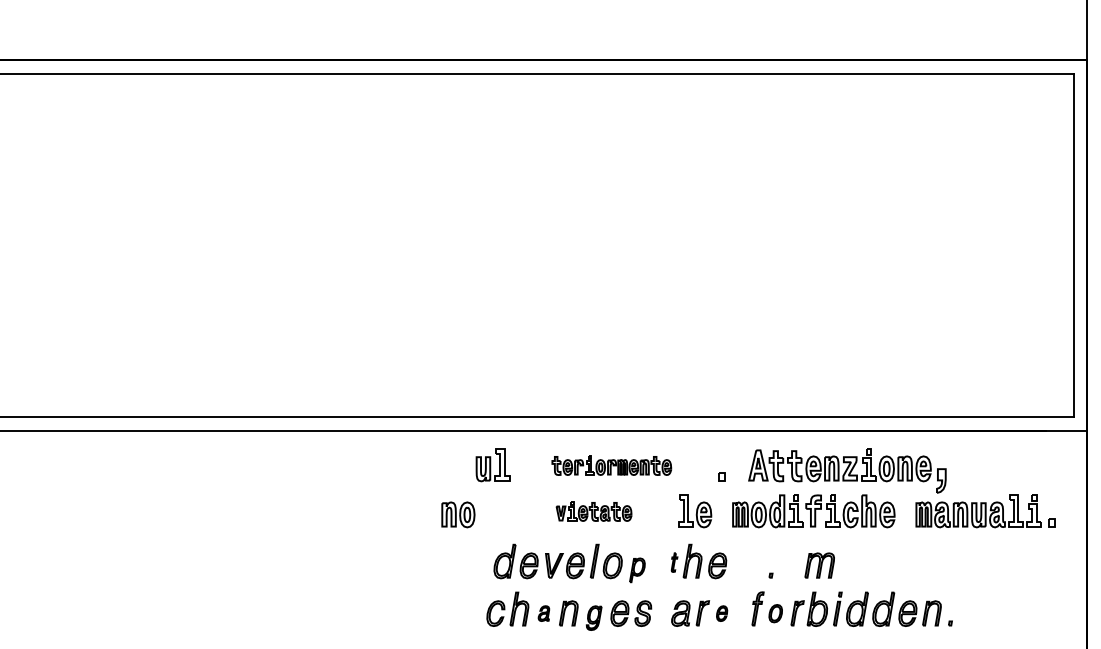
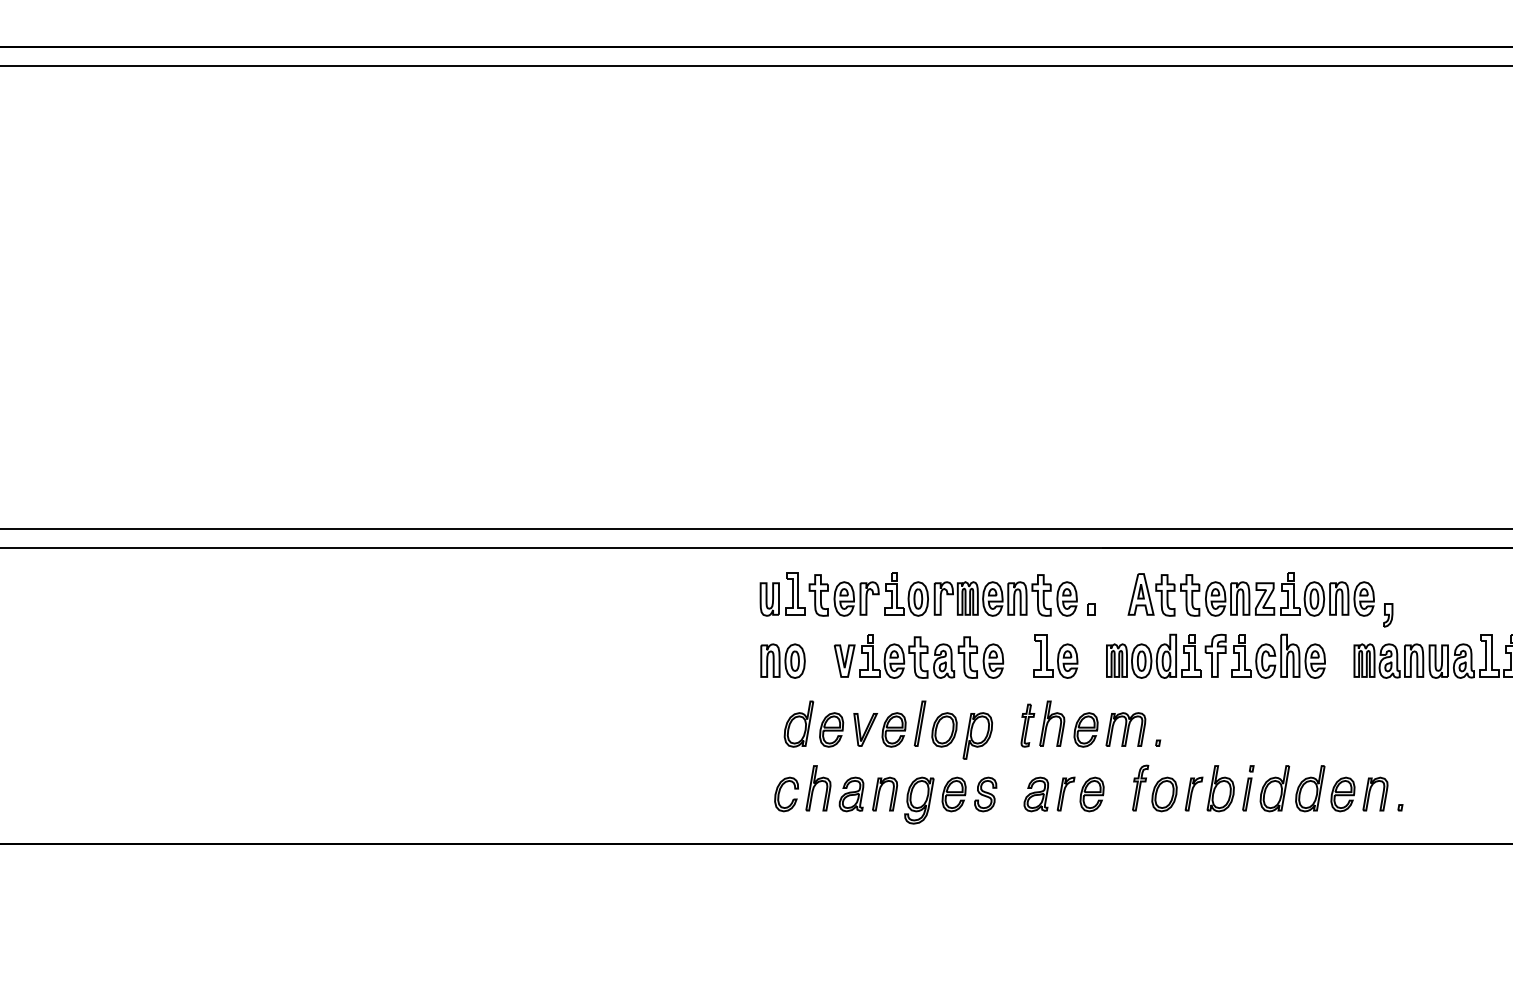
part: (611, 465) -> (942, 594), size x1.67
part: (941, 481) -> (1388, 615), size x0.71
part: (594, 511) -> (919, 656), size x1.67
part: (458, 514) -> (782, 660), moved
part: (674, 562) -> (1027, 725), size x1.67
part: (819, 565) -> (1125, 729), moved
part: (637, 569) -> (977, 735), size x1.43
part: (543, 613) -> (851, 794), size x1.67
part: (721, 613) -> (1091, 794), size x1.67
part: (775, 613) -> (1164, 794), size x1.43
part: (594, 618) -> (919, 800), size x1.43

